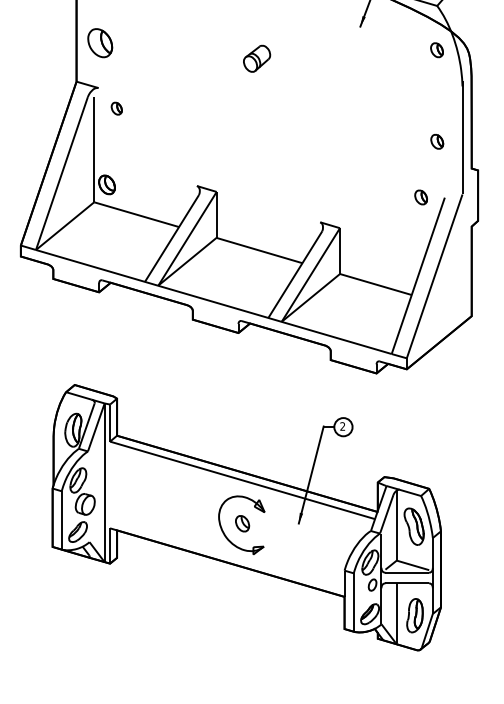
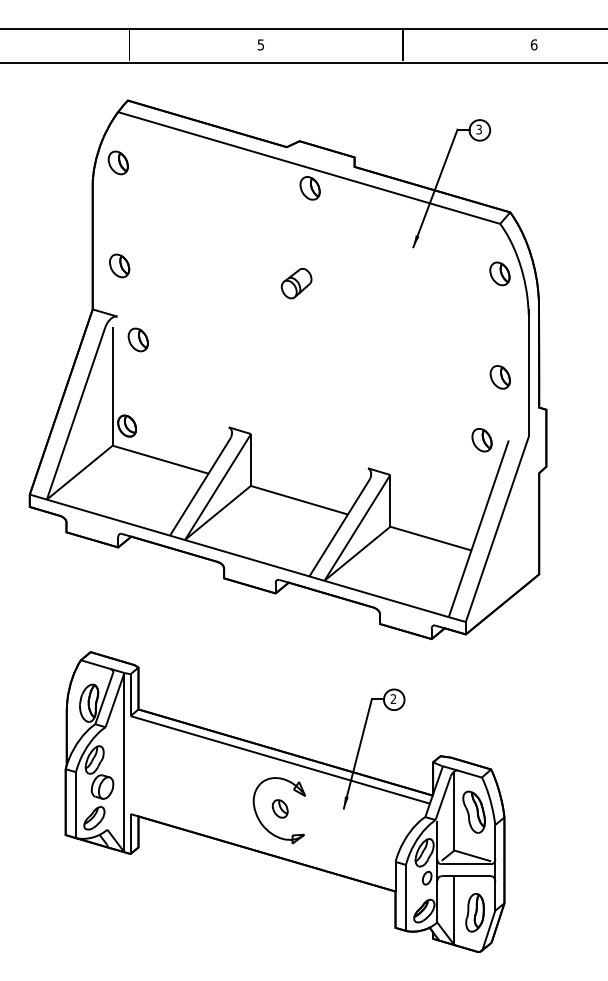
part: (100, 42) -> (119, 265), size x0.71
part: (436, 49) -> (499, 273), size x1.43
part: (116, 108) -> (137, 339), size x1.67
part: (436, 141) -> (499, 377), size x1.43
part: (420, 197) -> (481, 440), size x1.43

